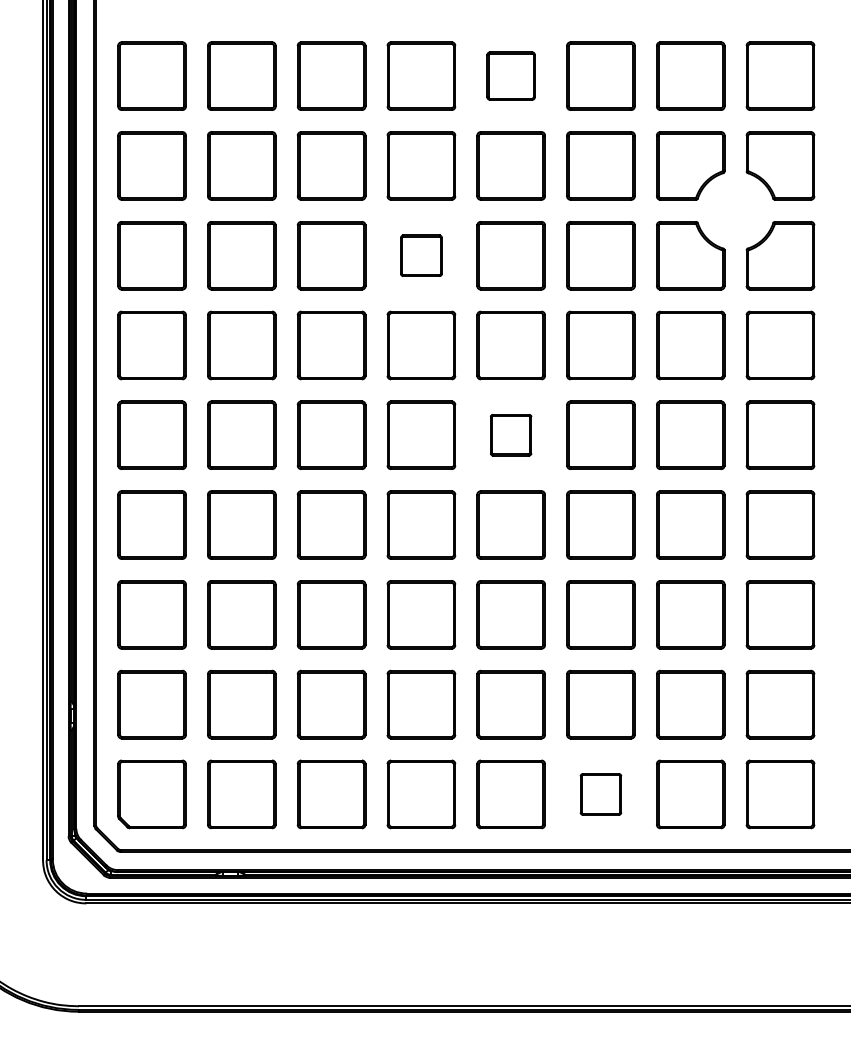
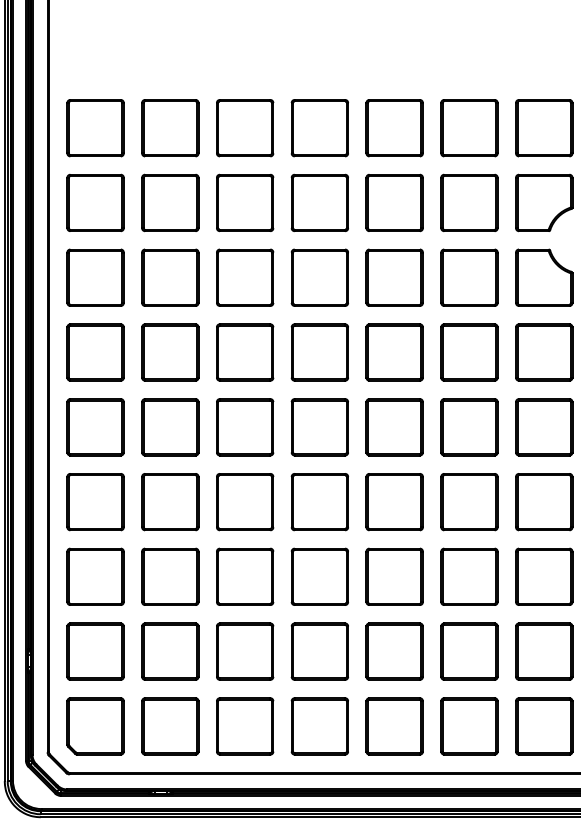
part: (510, 75) -> (394, 127), size x1.43
part: (421, 255) -> (320, 277), size x1.67
part: (510, 434) -> (394, 426), size x1.67
part: (600, 794) -> (469, 726), size x1.67

